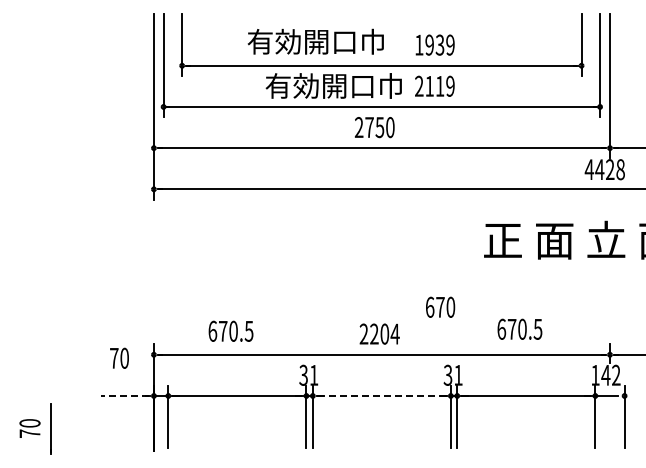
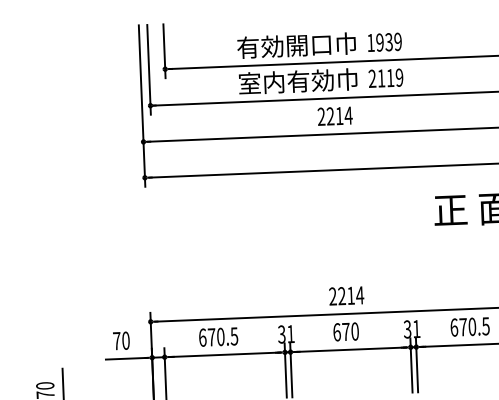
text: (315, 41) -> (296, 45), moved
text: (319, 85) -> (285, 81), 有効開口巾 -> 室内有効巾
text: (379, 127) -> (339, 116), 2750 -> 2214
text: (440, 306) -> (346, 331), moved
text: (519, 328) -> (469, 326), moved
text: (230, 330) -> (218, 336), moved
text: (384, 333) -> (350, 295), 2204 -> 2214
text: (119, 357) -> (121, 340), moved
line: (124, 395) -> (126, 358), dashed -> solid
line: (381, 395) -> (350, 349), dashed -> solid

